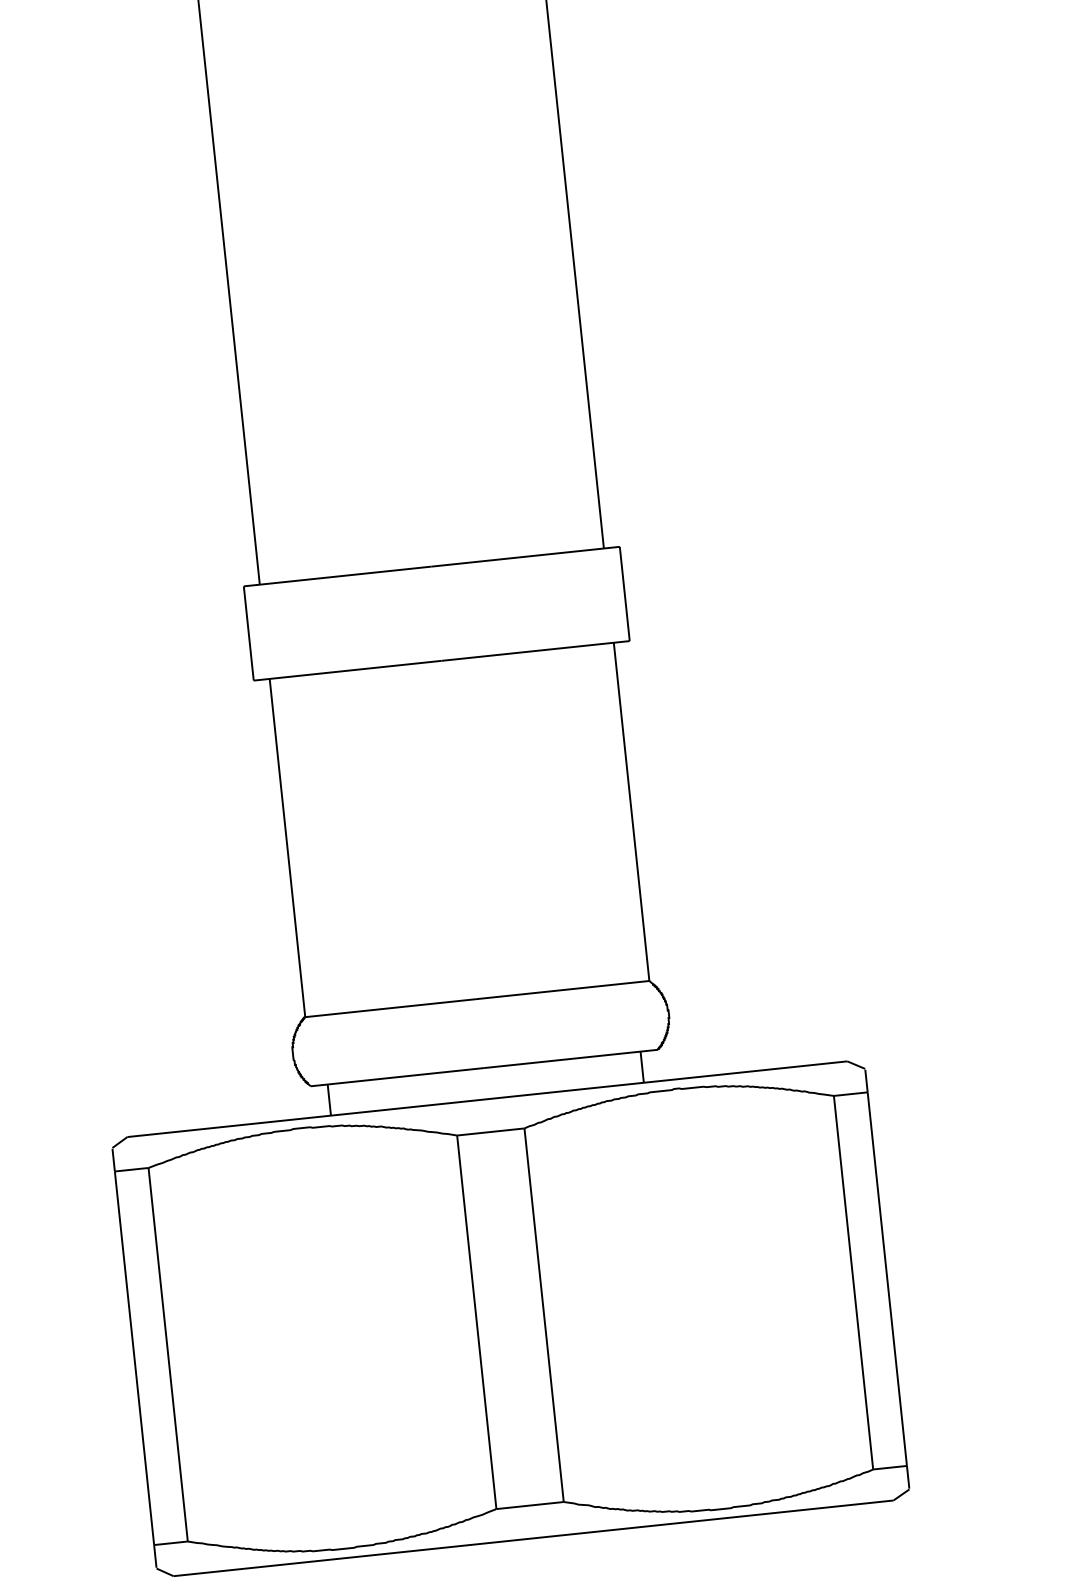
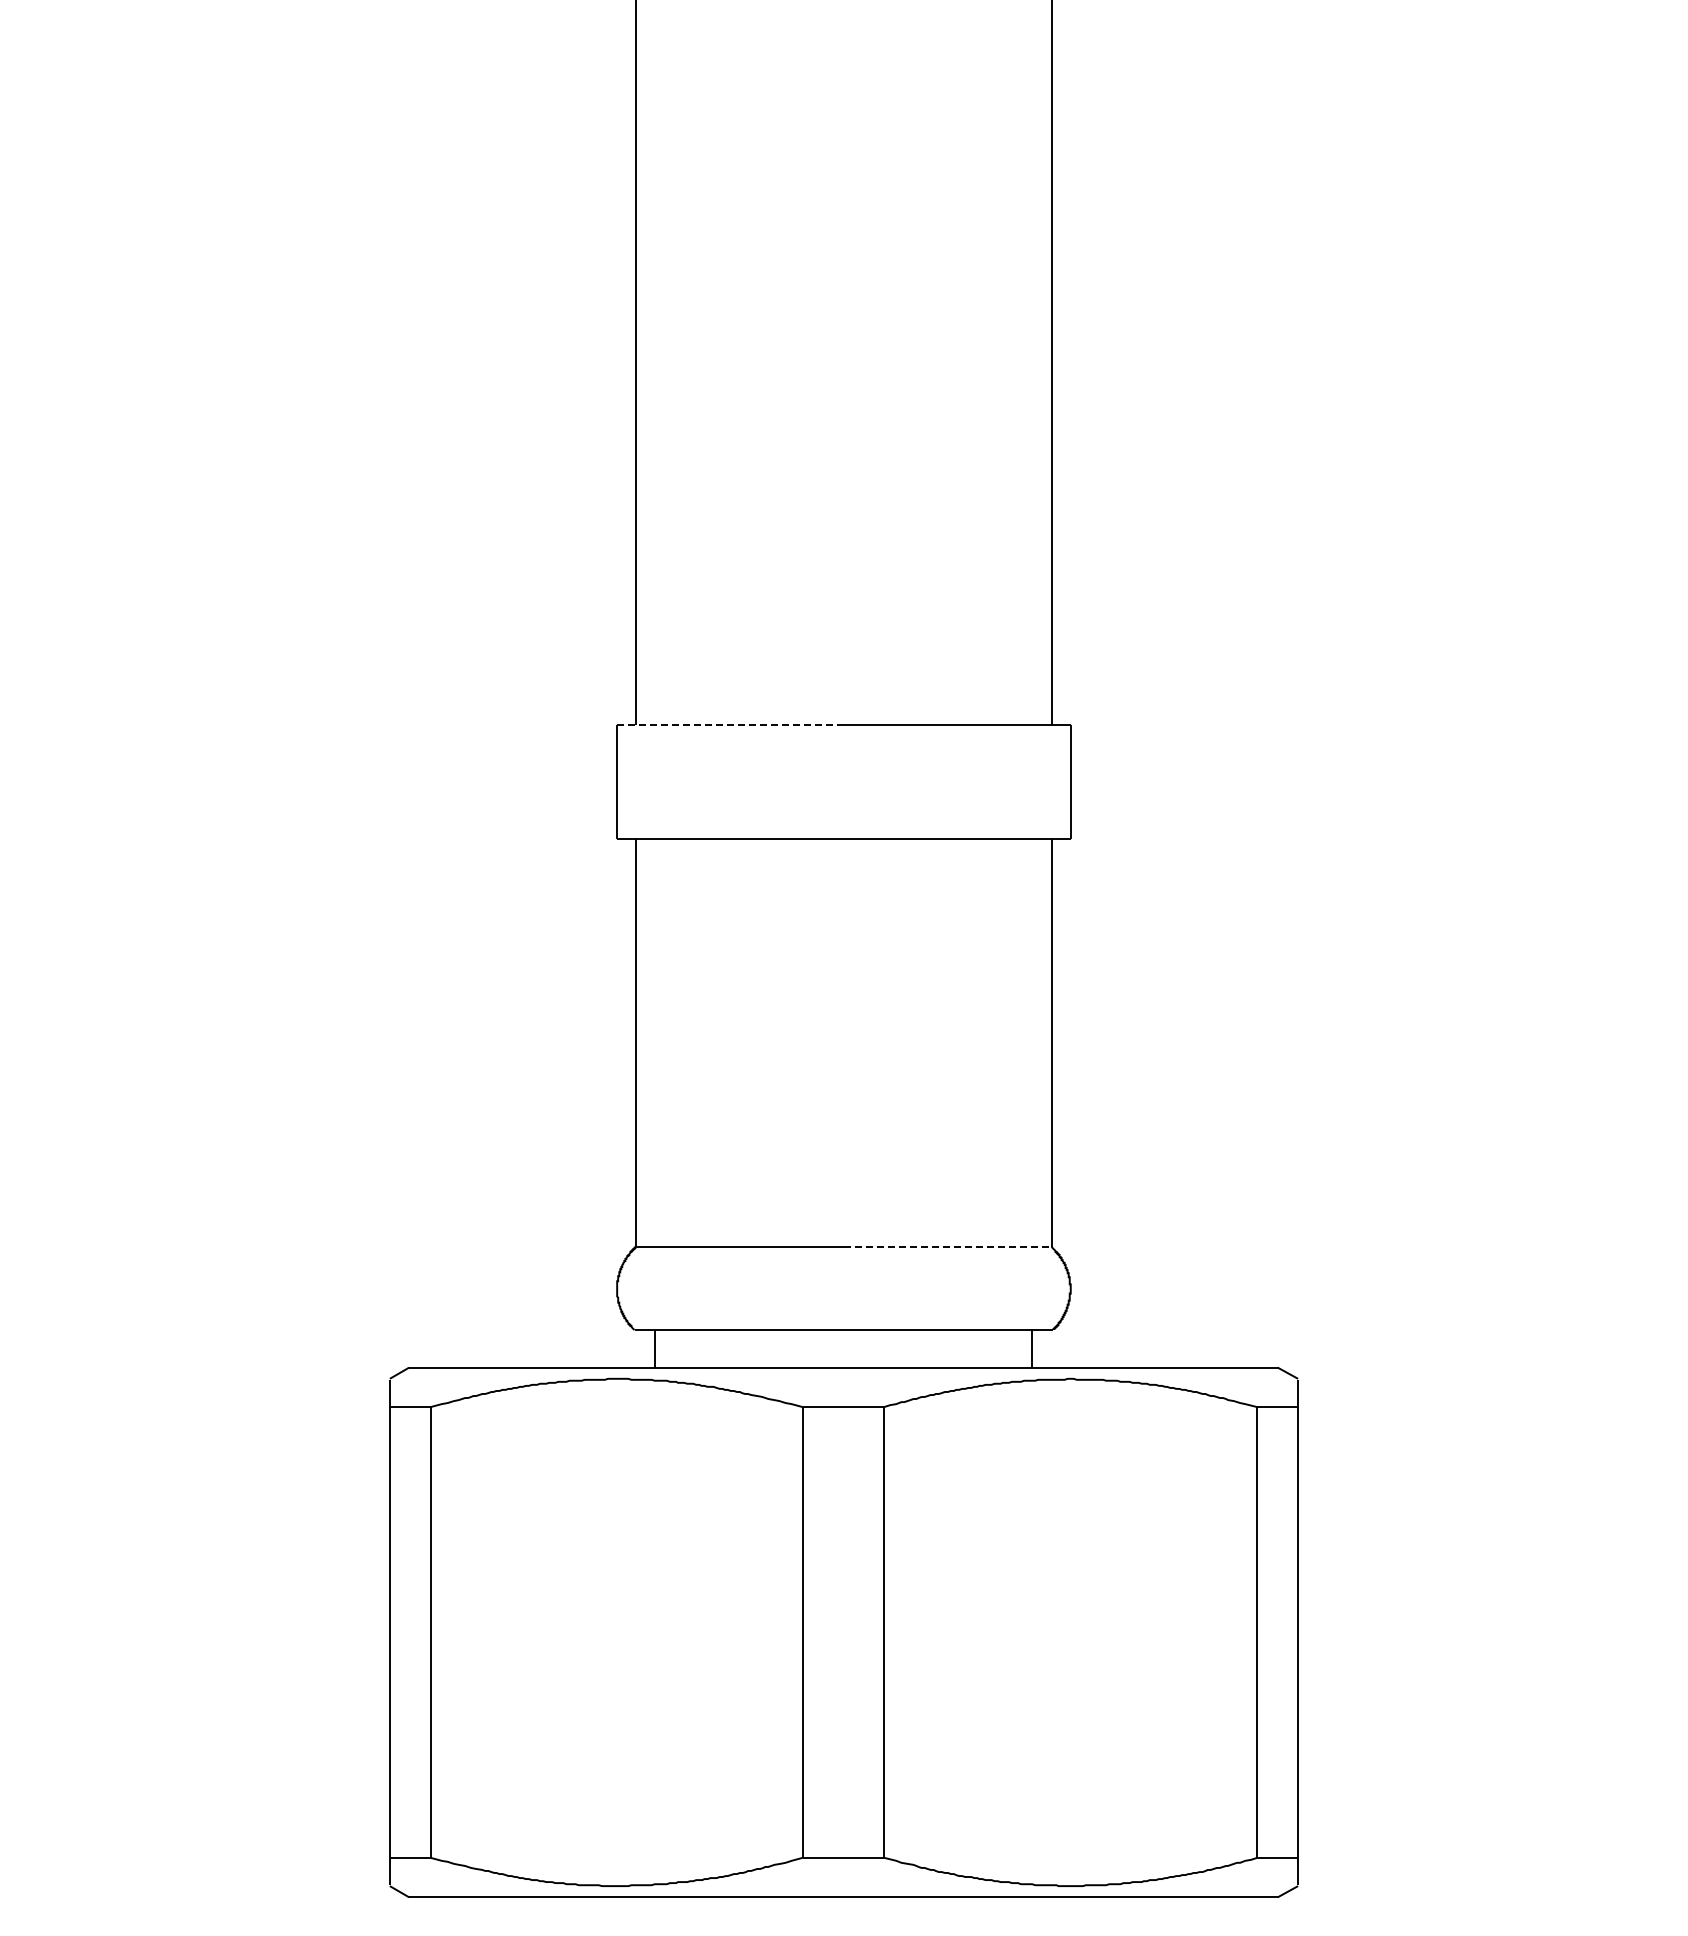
line: (337, 576) -> (730, 725), solid -> dashed
line: (563, 989) -> (948, 1246), solid -> dashed

